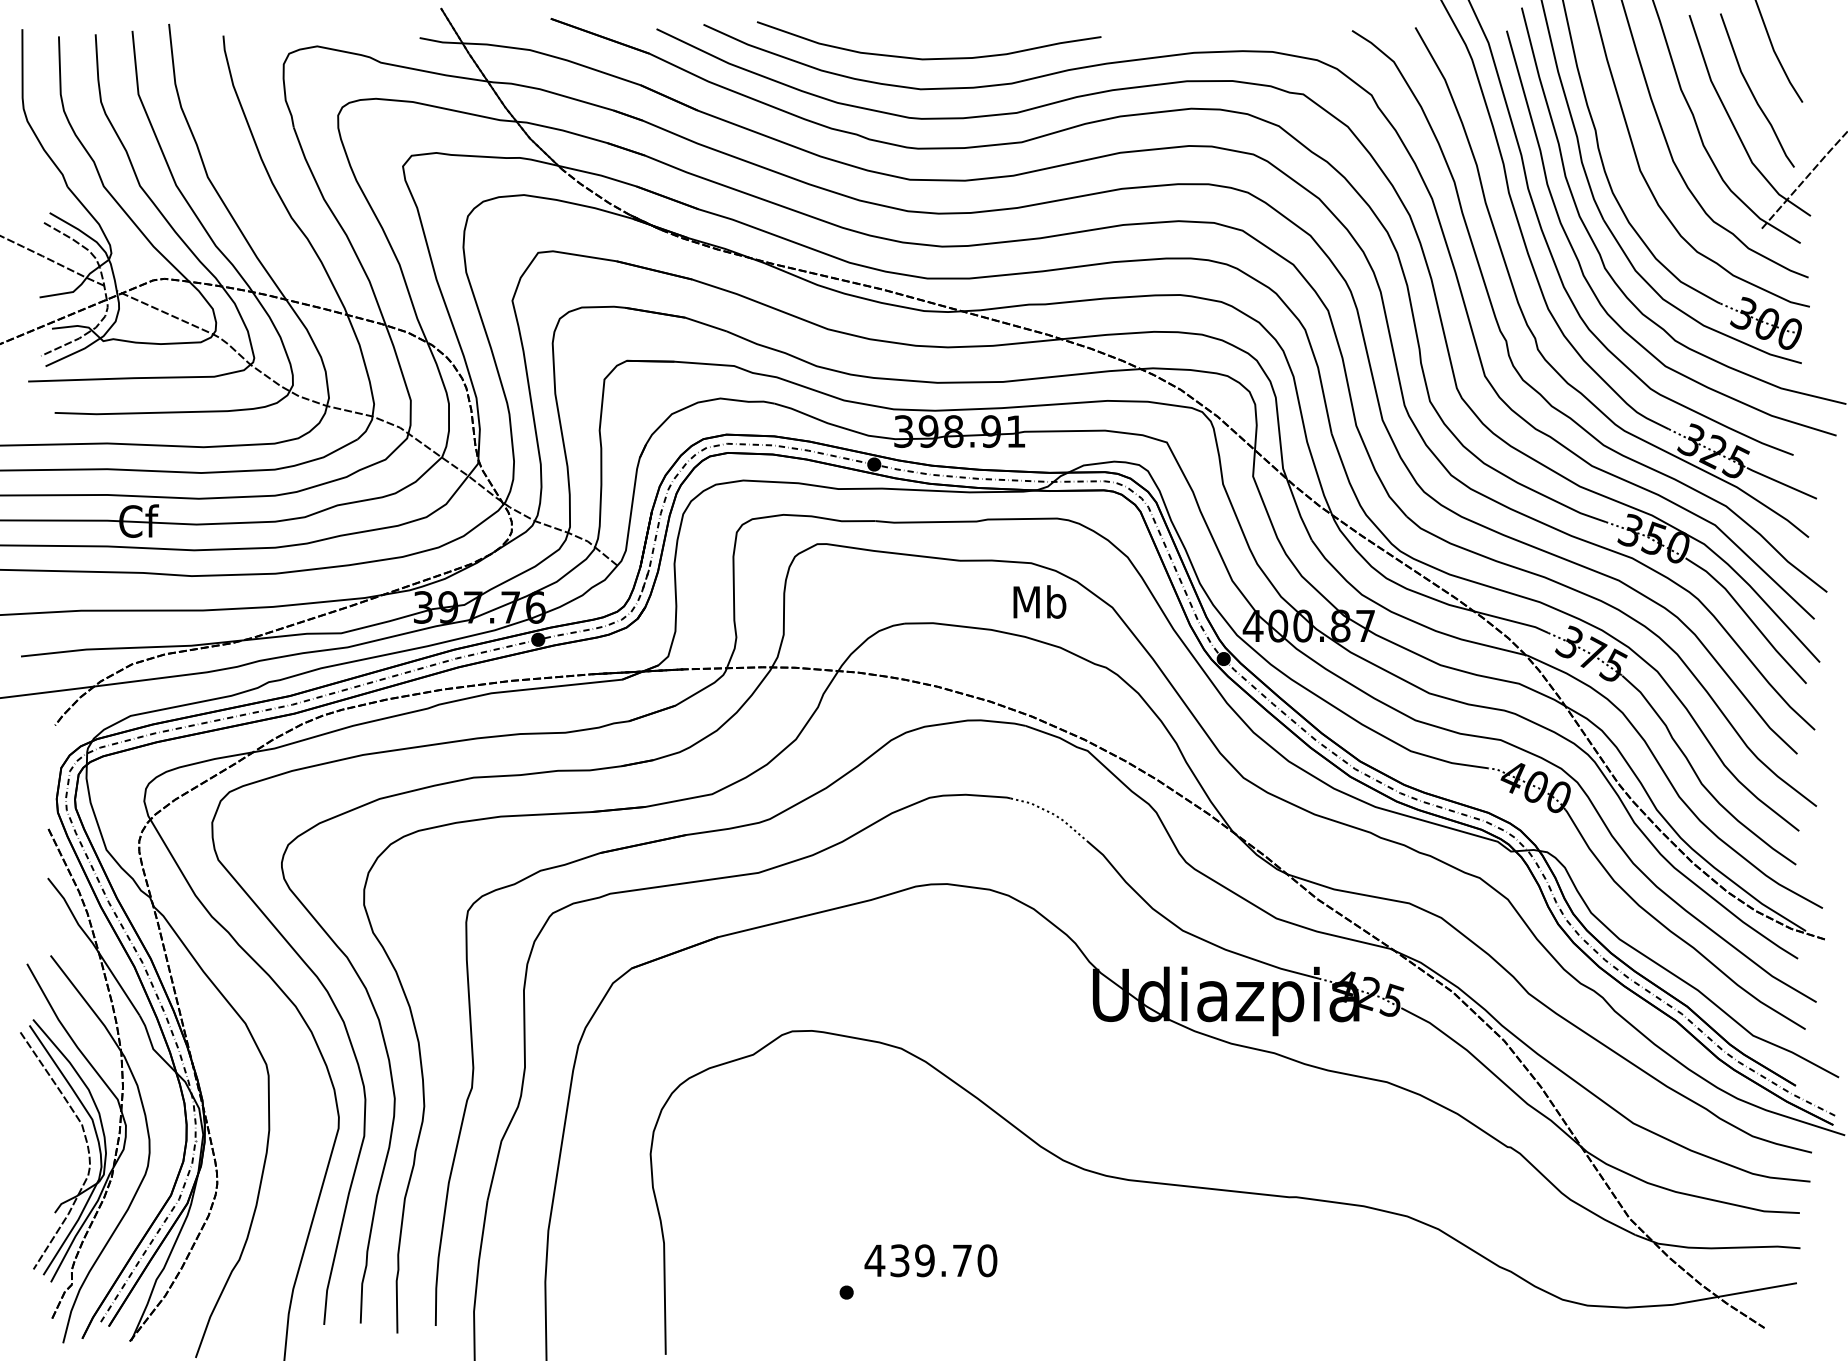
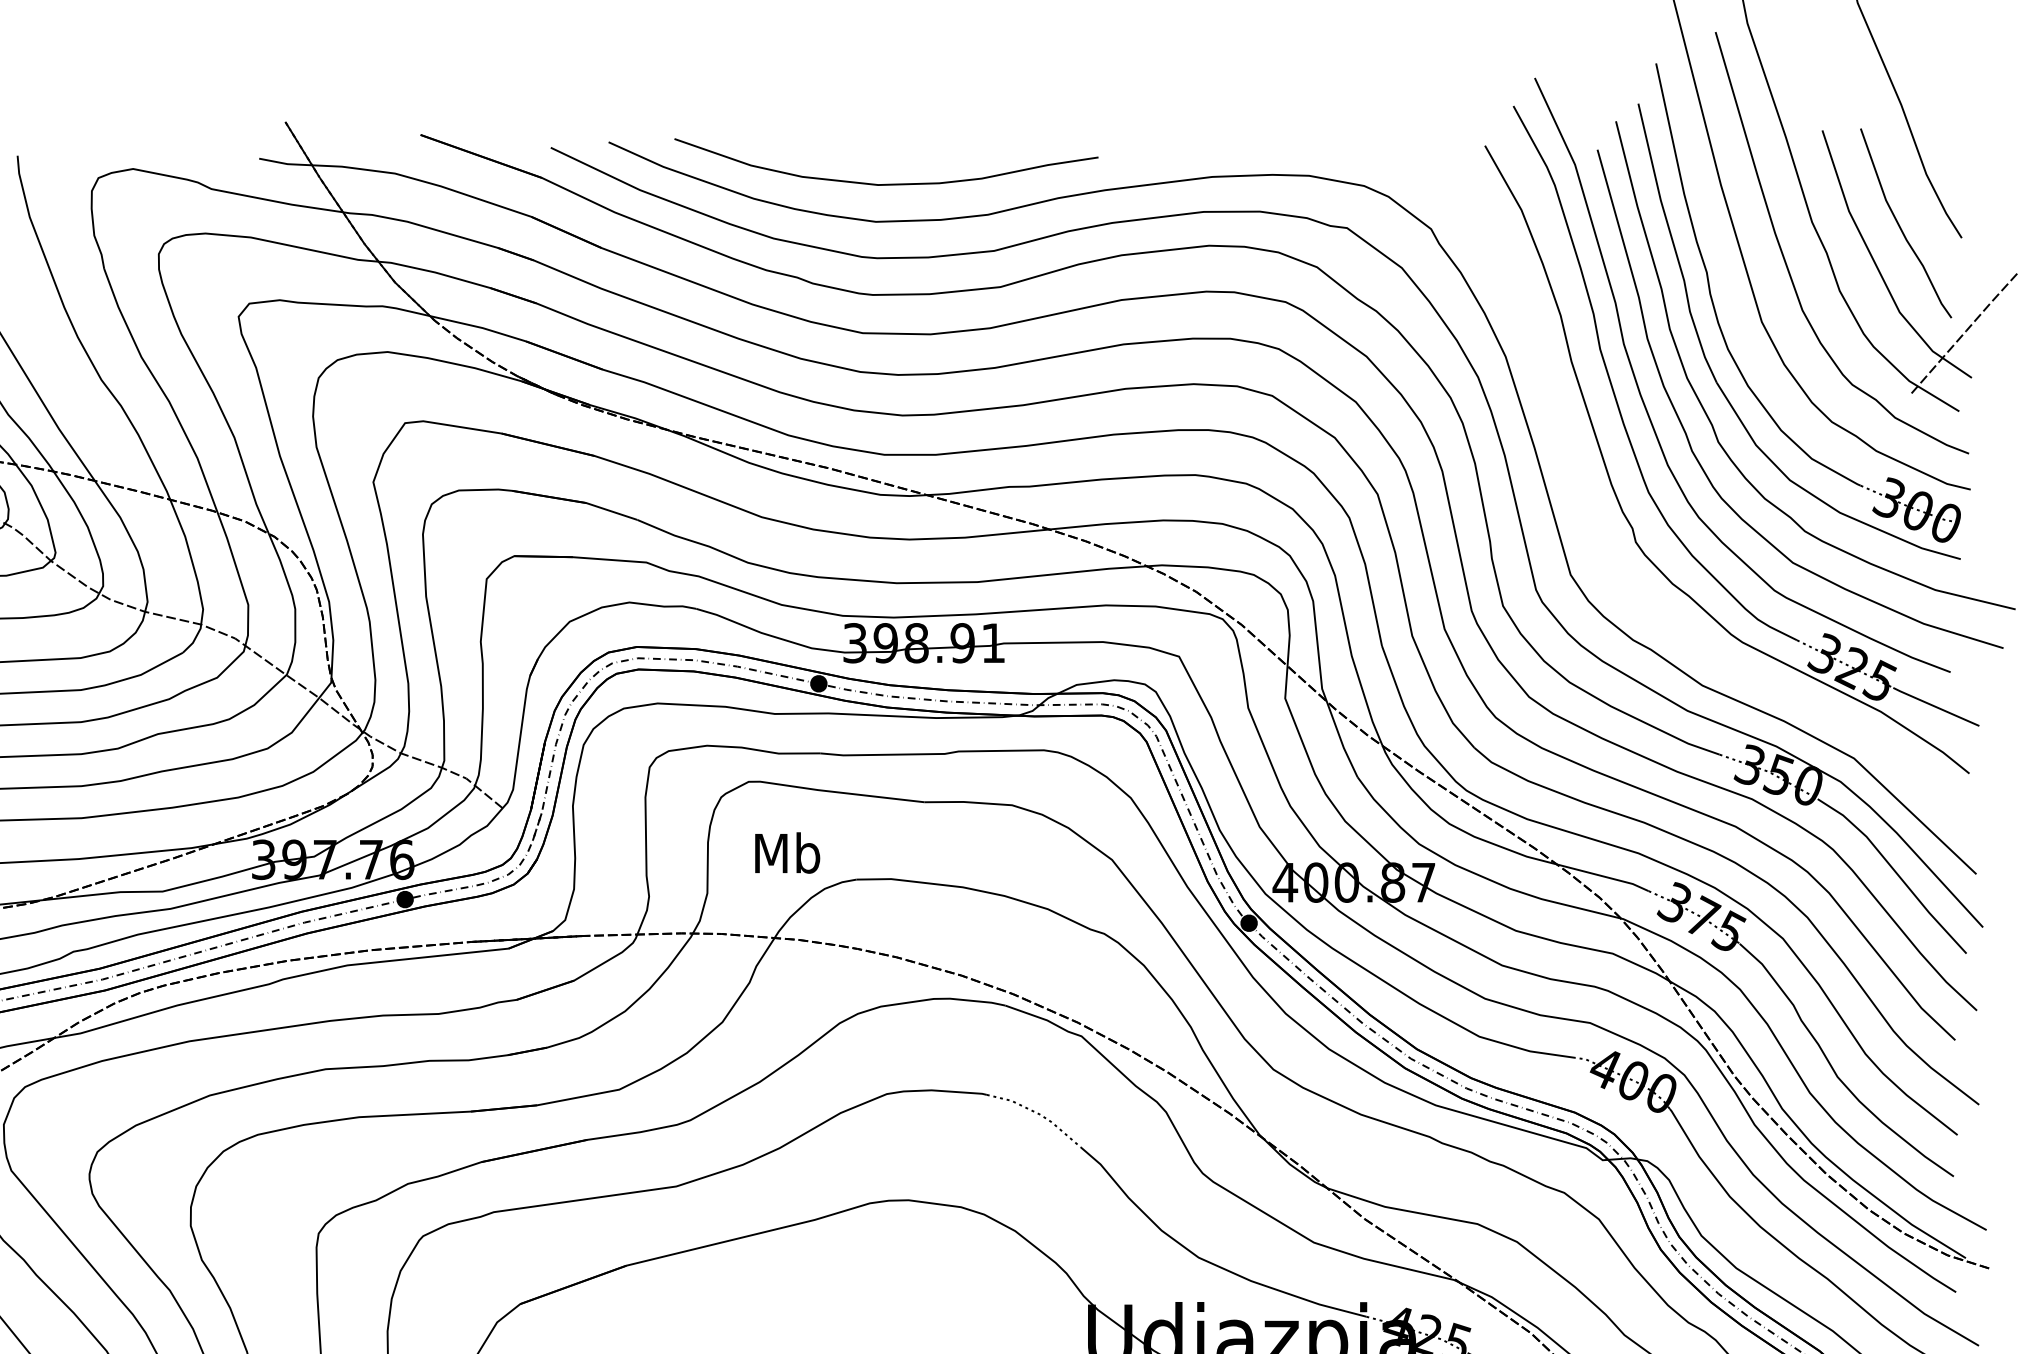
curve: (1507, 341) -> (1598, 532), removed
text: (1039, 601) -> (787, 852), moved

